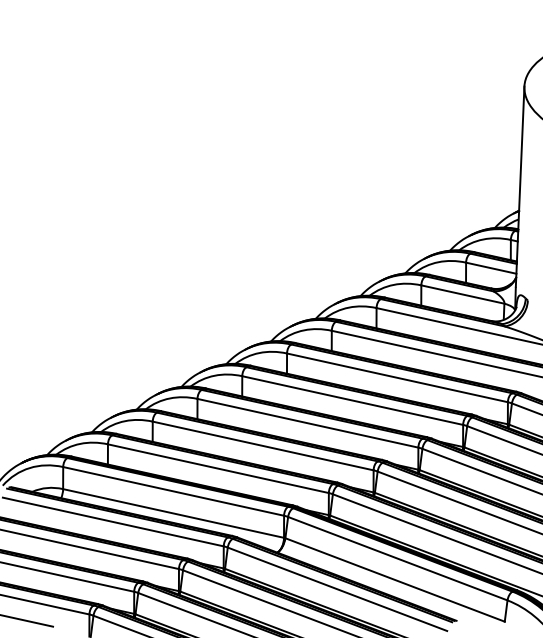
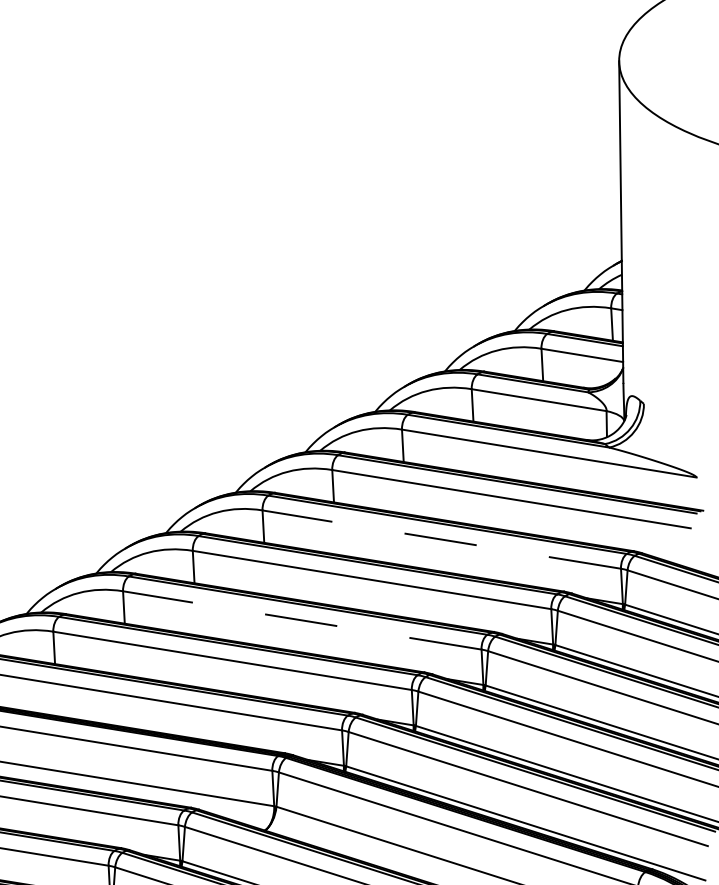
line: (396, 377) -> (440, 539), solid -> dashed
line: (307, 423) -> (301, 620), solid -> dashed

